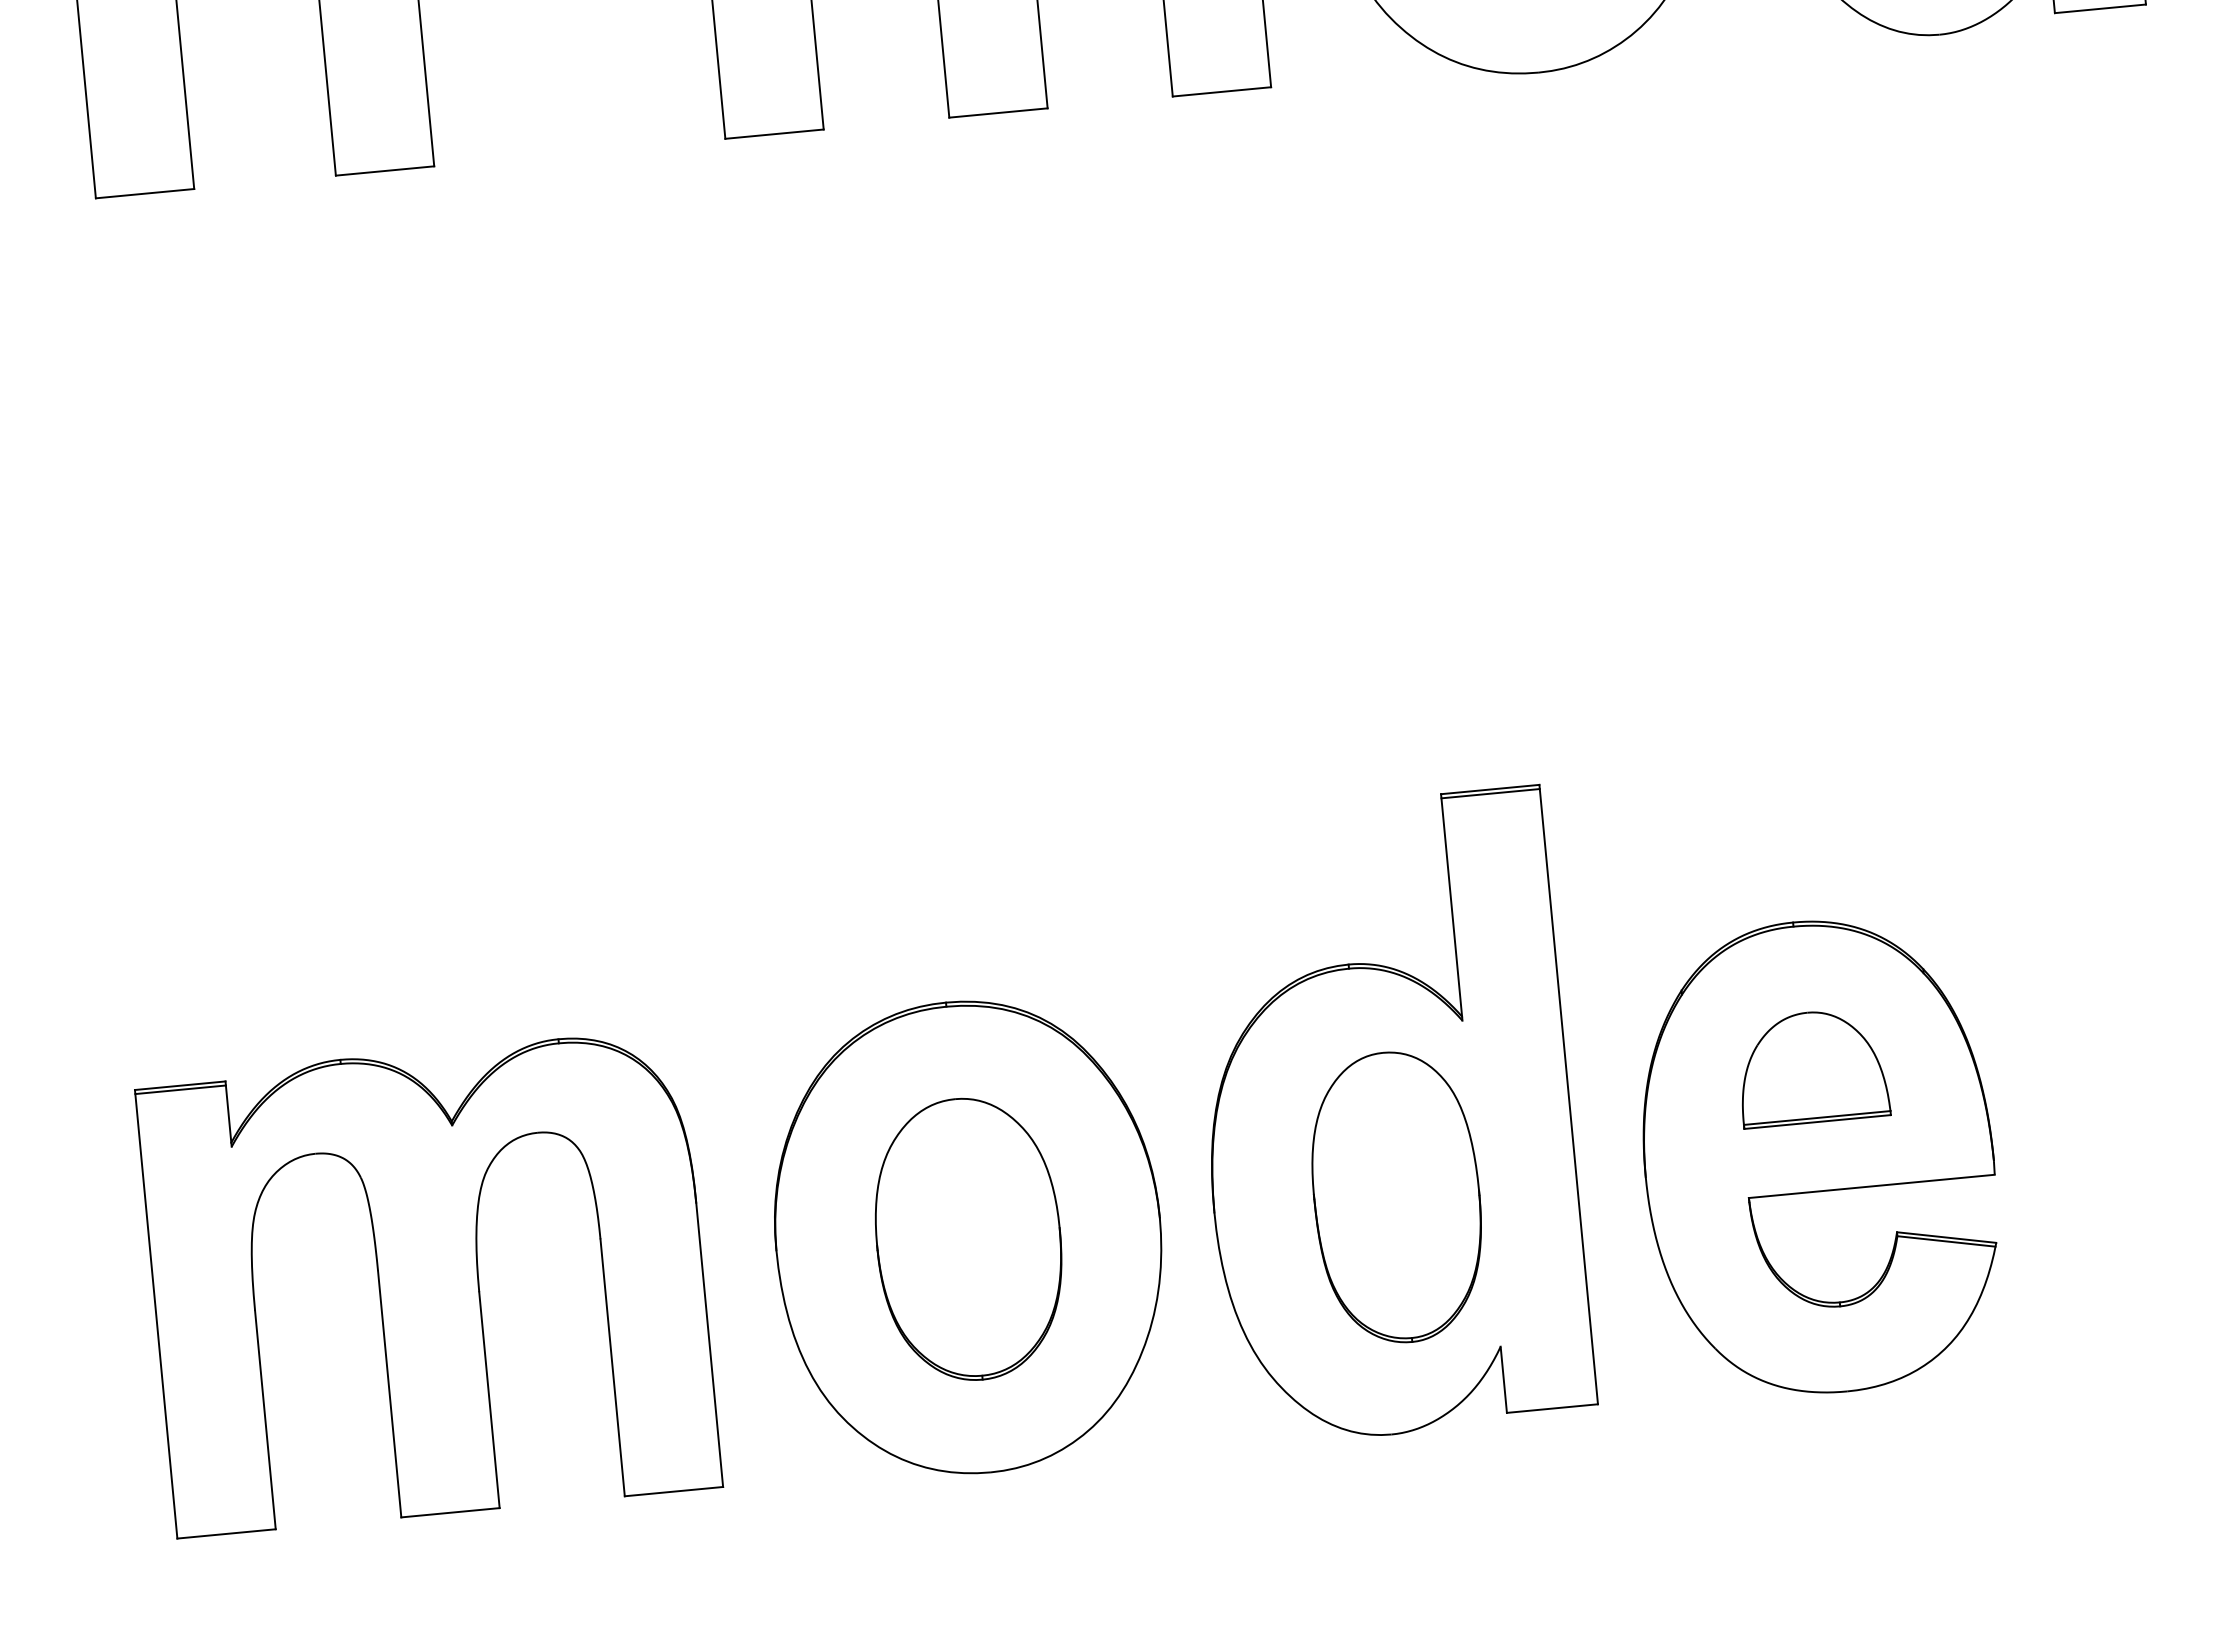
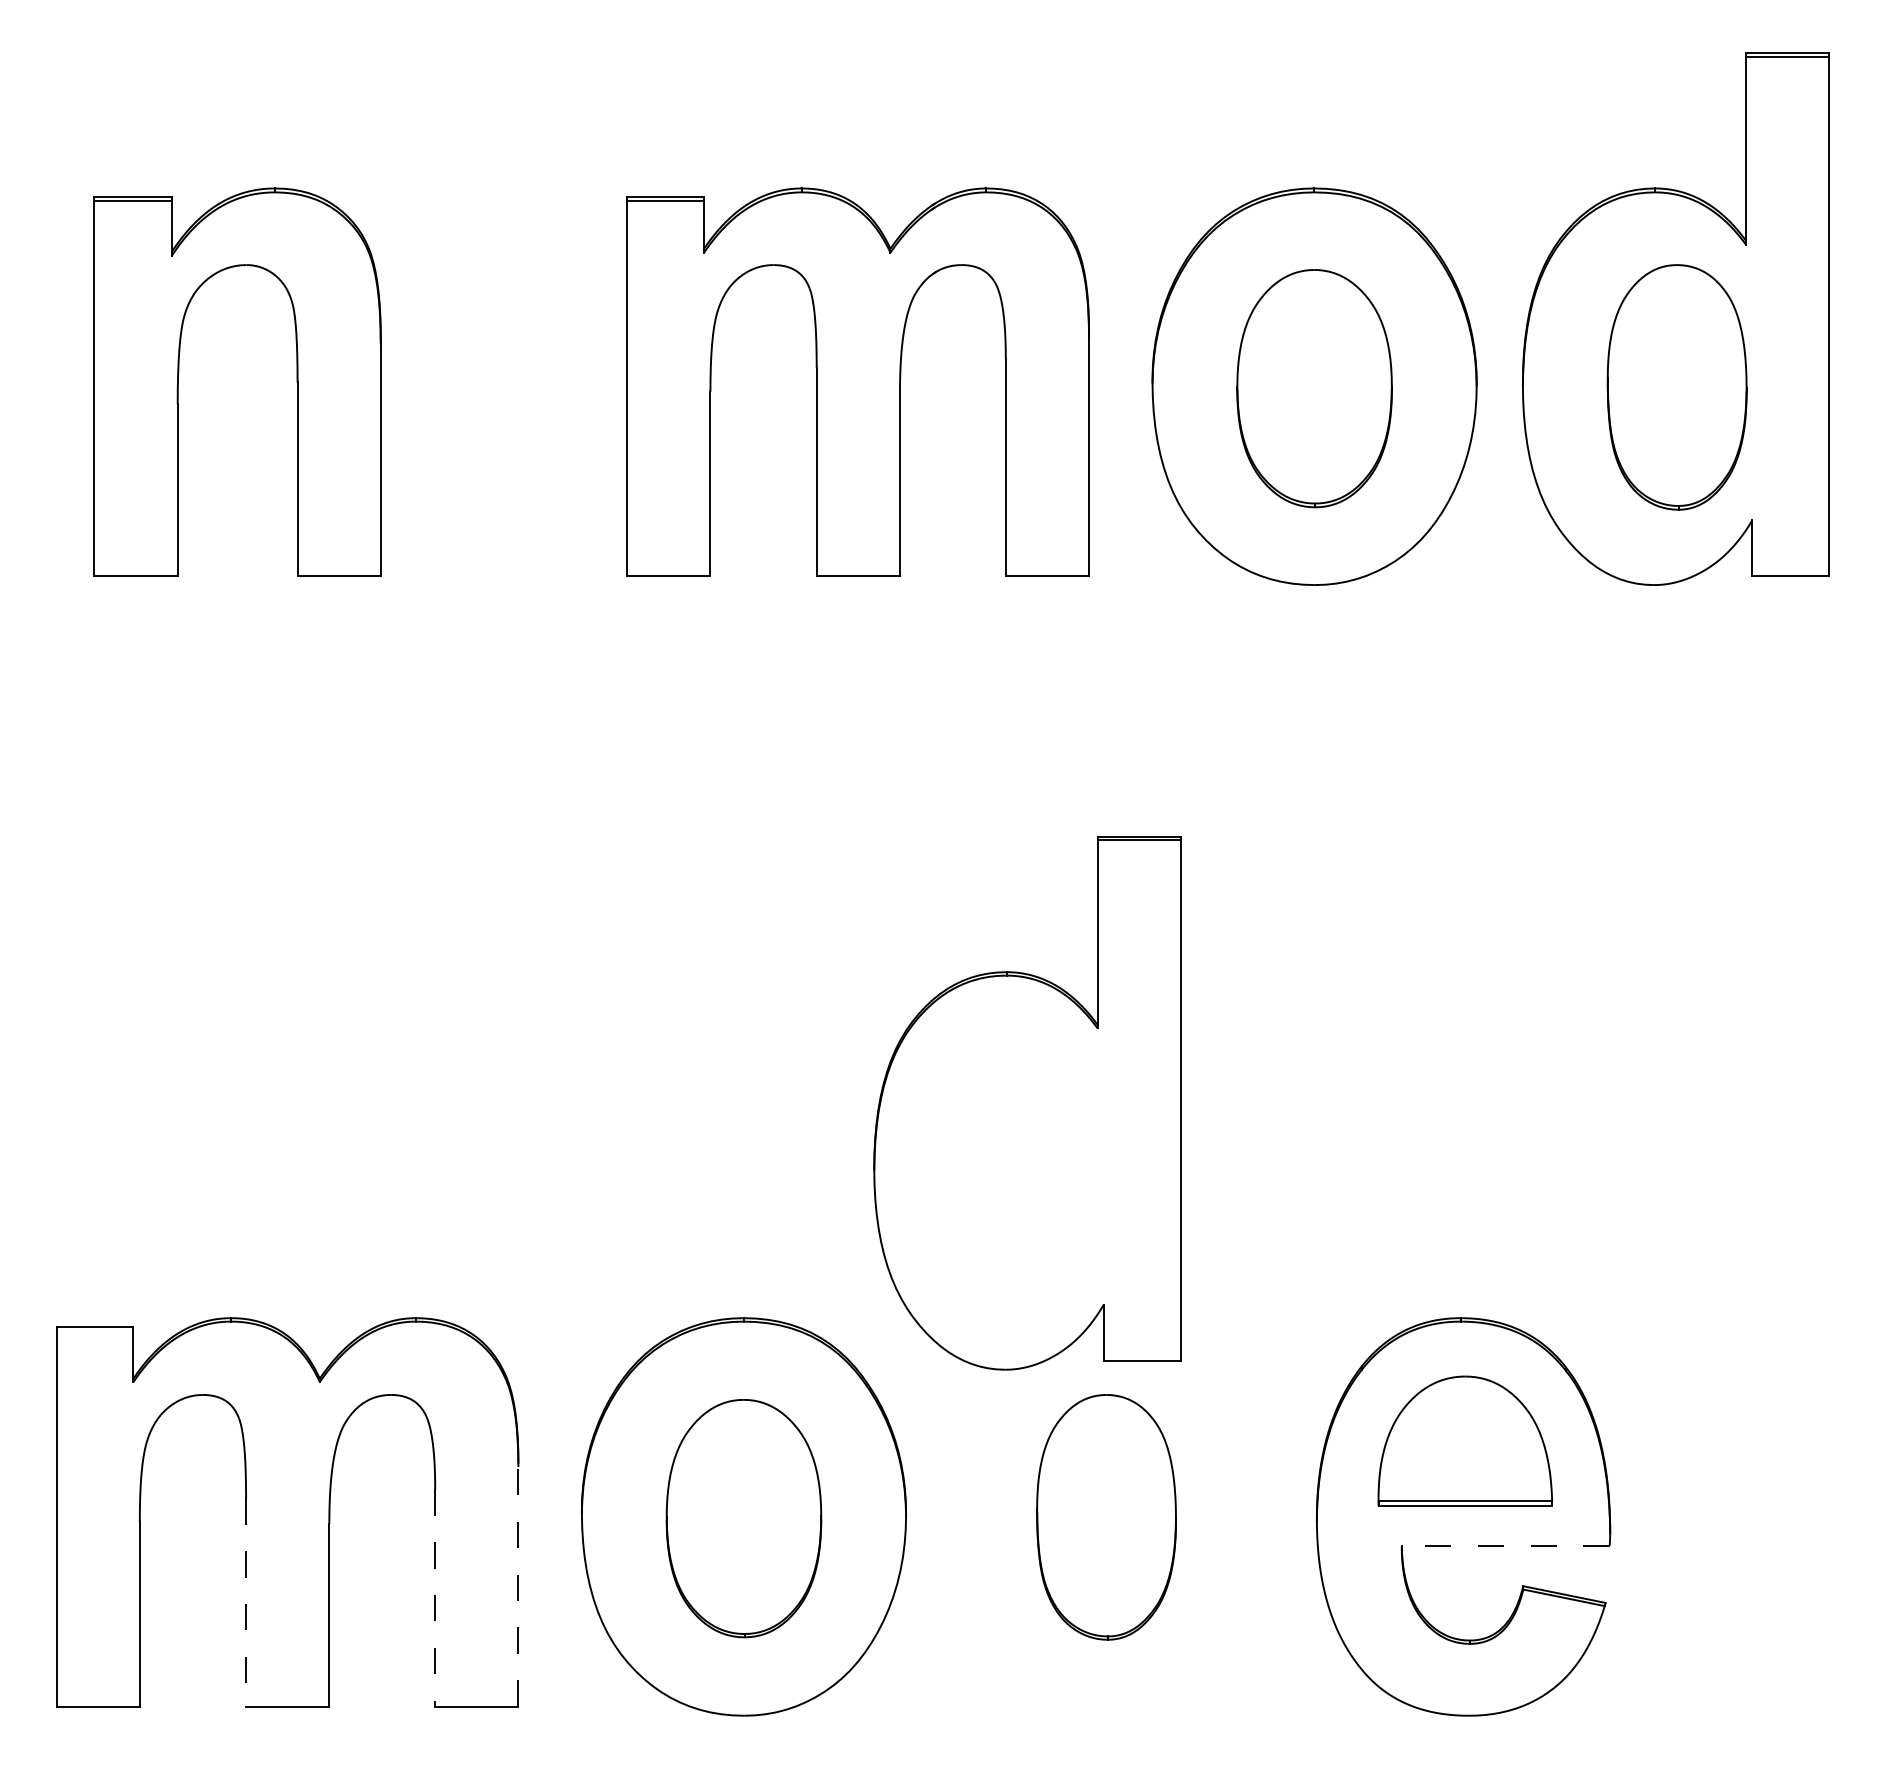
part: (1812, 1066) -> (1465, 1440), size x1.4
line: (180, 1089) -> (94, 1330), removed
part: (1388, 1117) -> (1027, 1103), moved
line: (1871, 1186) -> (1505, 1545), solid -> dashed
line: (709, 1343) -> (518, 1585), solid -> dashed
line: (613, 1368) -> (435, 1598), solid -> dashed
line: (390, 1395) -> (246, 1603), solid -> dashed

